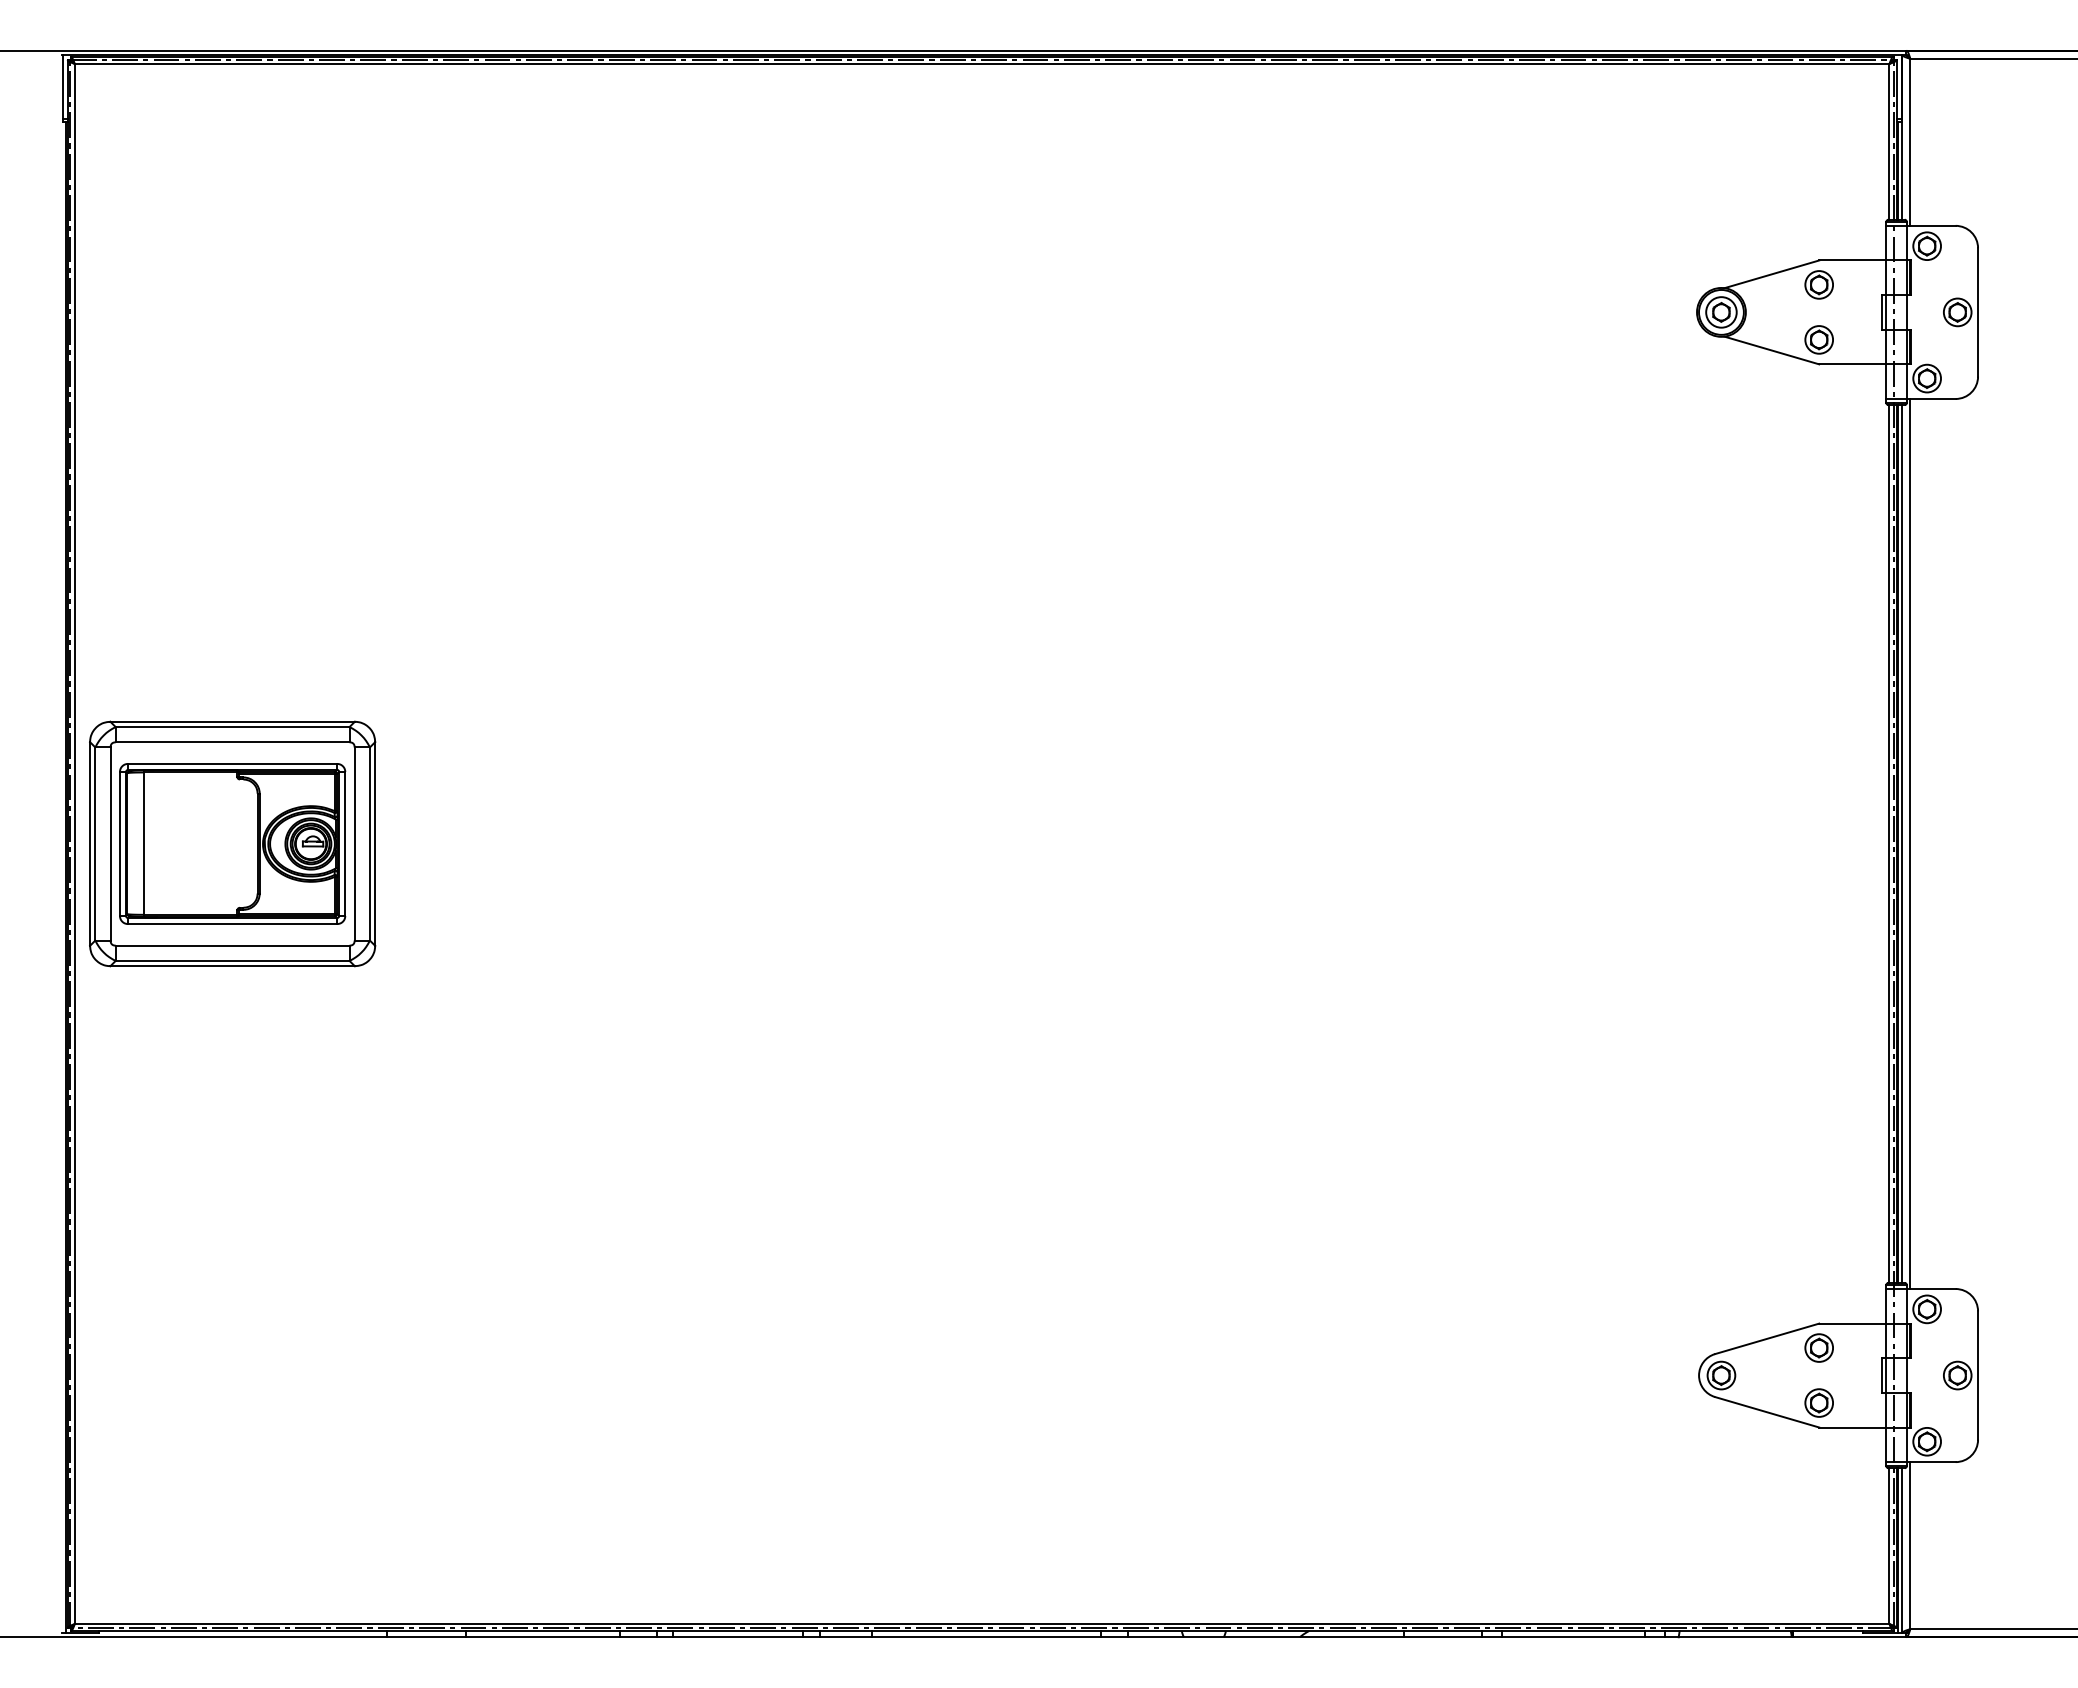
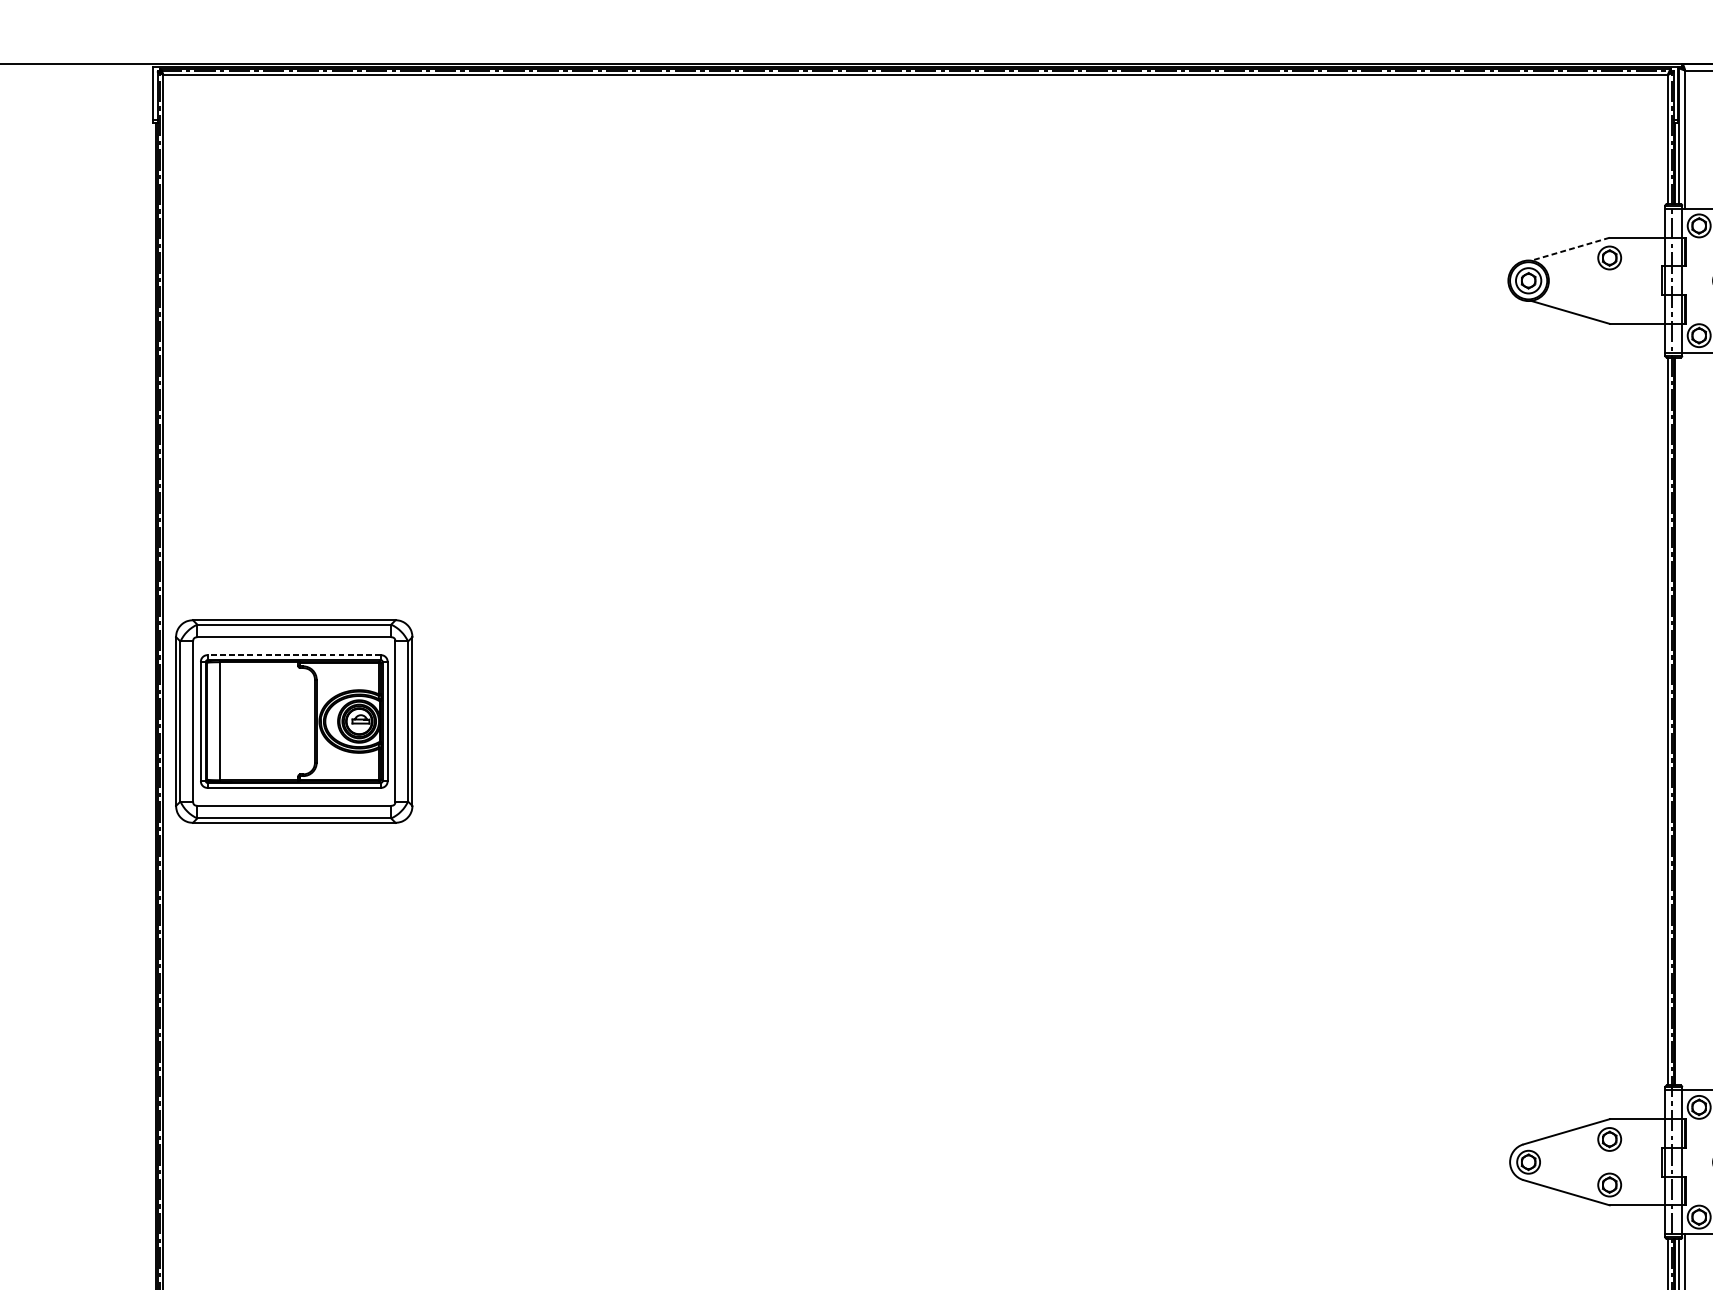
line: (1771, 274) -> (1570, 249), solid -> dashed
part: (1818, 339) -> (1609, 303), removed
line: (232, 763) -> (294, 654), solid -> dashed
line: (1902, 843) -> (1678, 721), removed
line: (1910, 843) -> (1685, 721), removed

